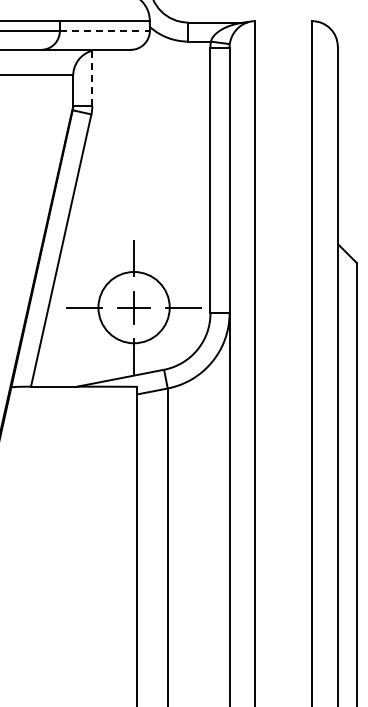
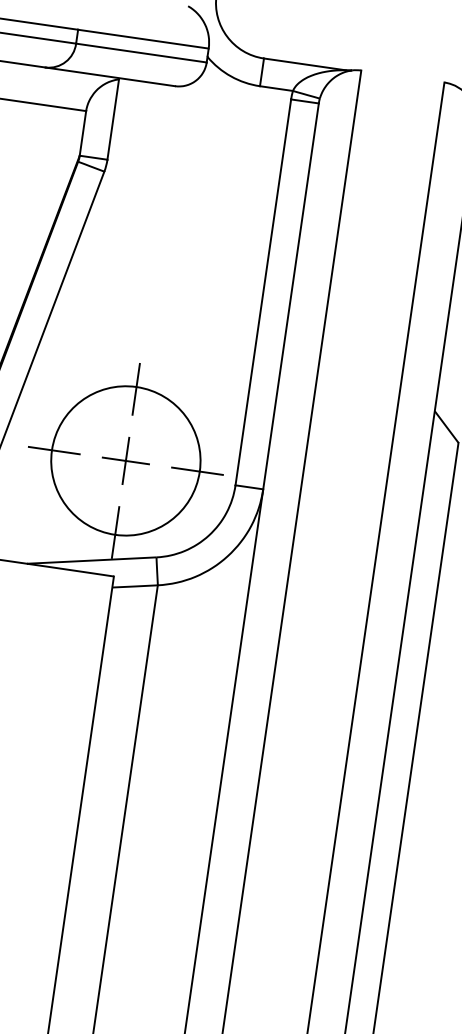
line: (104, 30) -> (140, 52), dashed -> solid
line: (92, 78) -> (113, 119), dashed -> solid
circle: (134, 307) -> (126, 460), size x1.43

